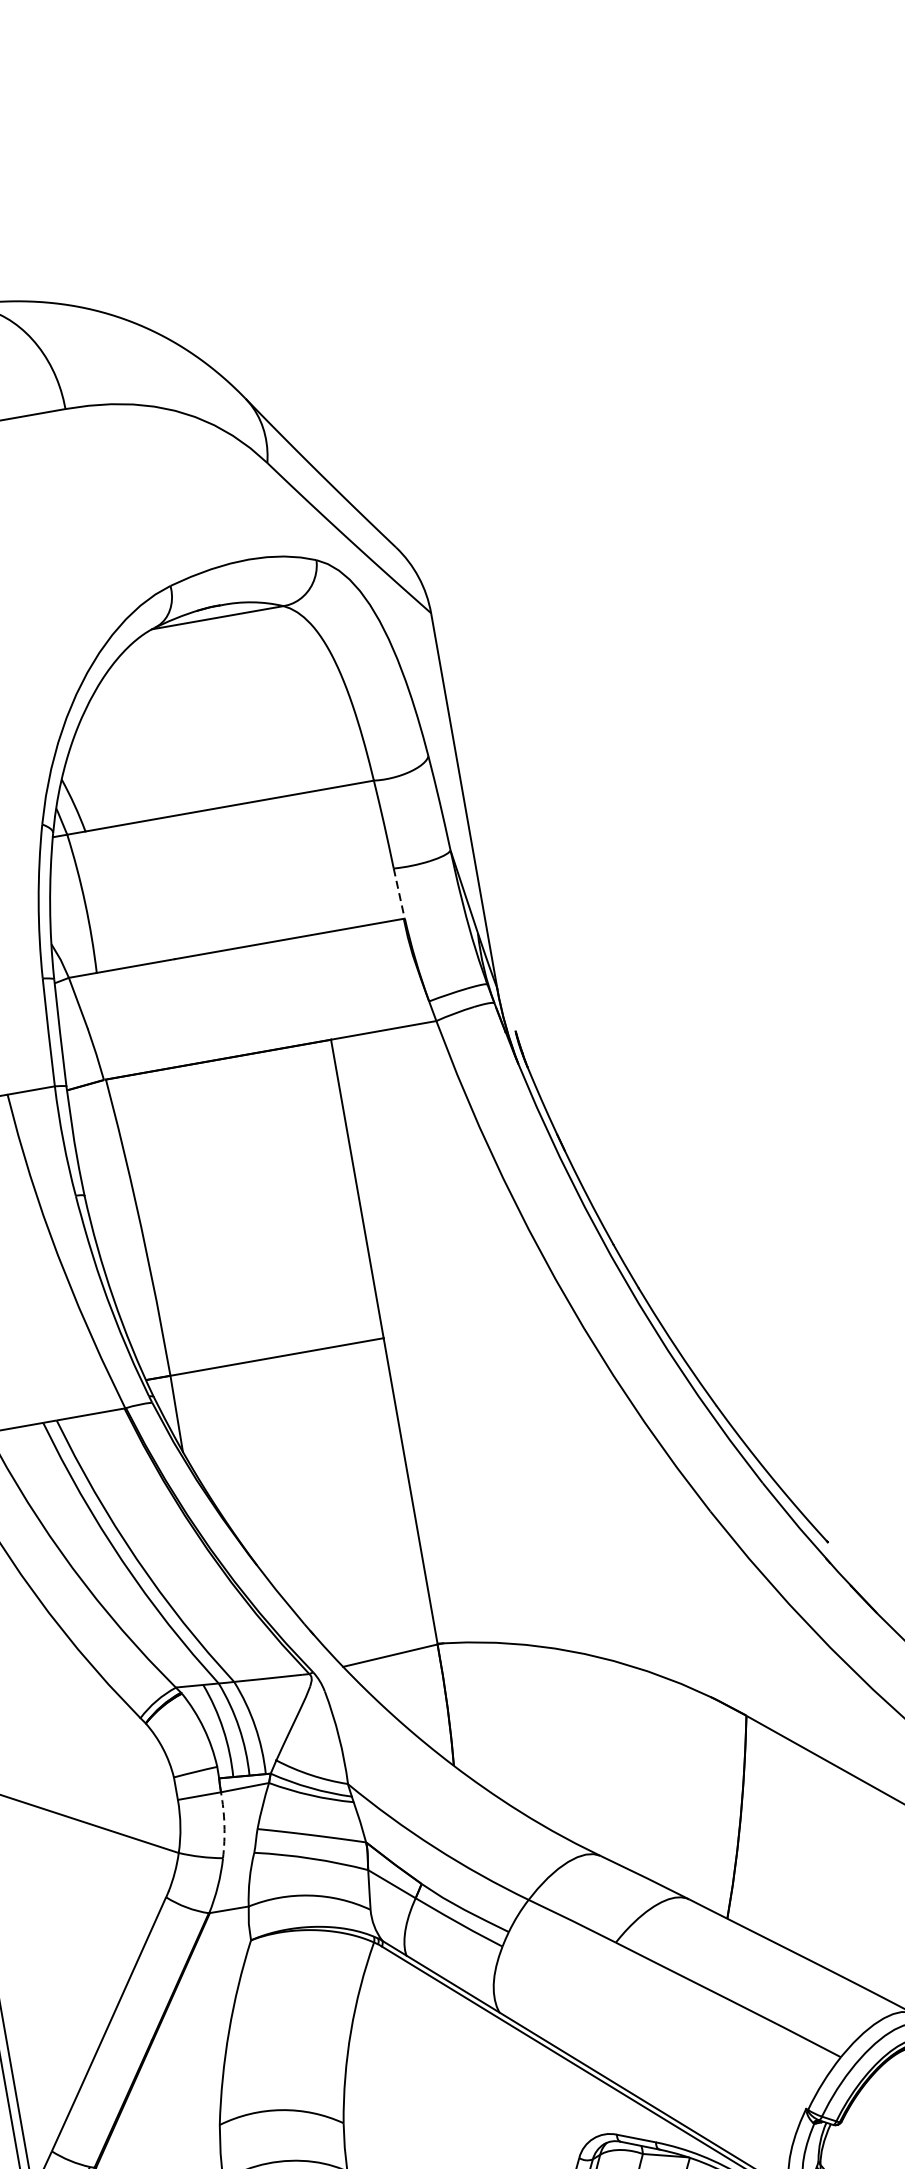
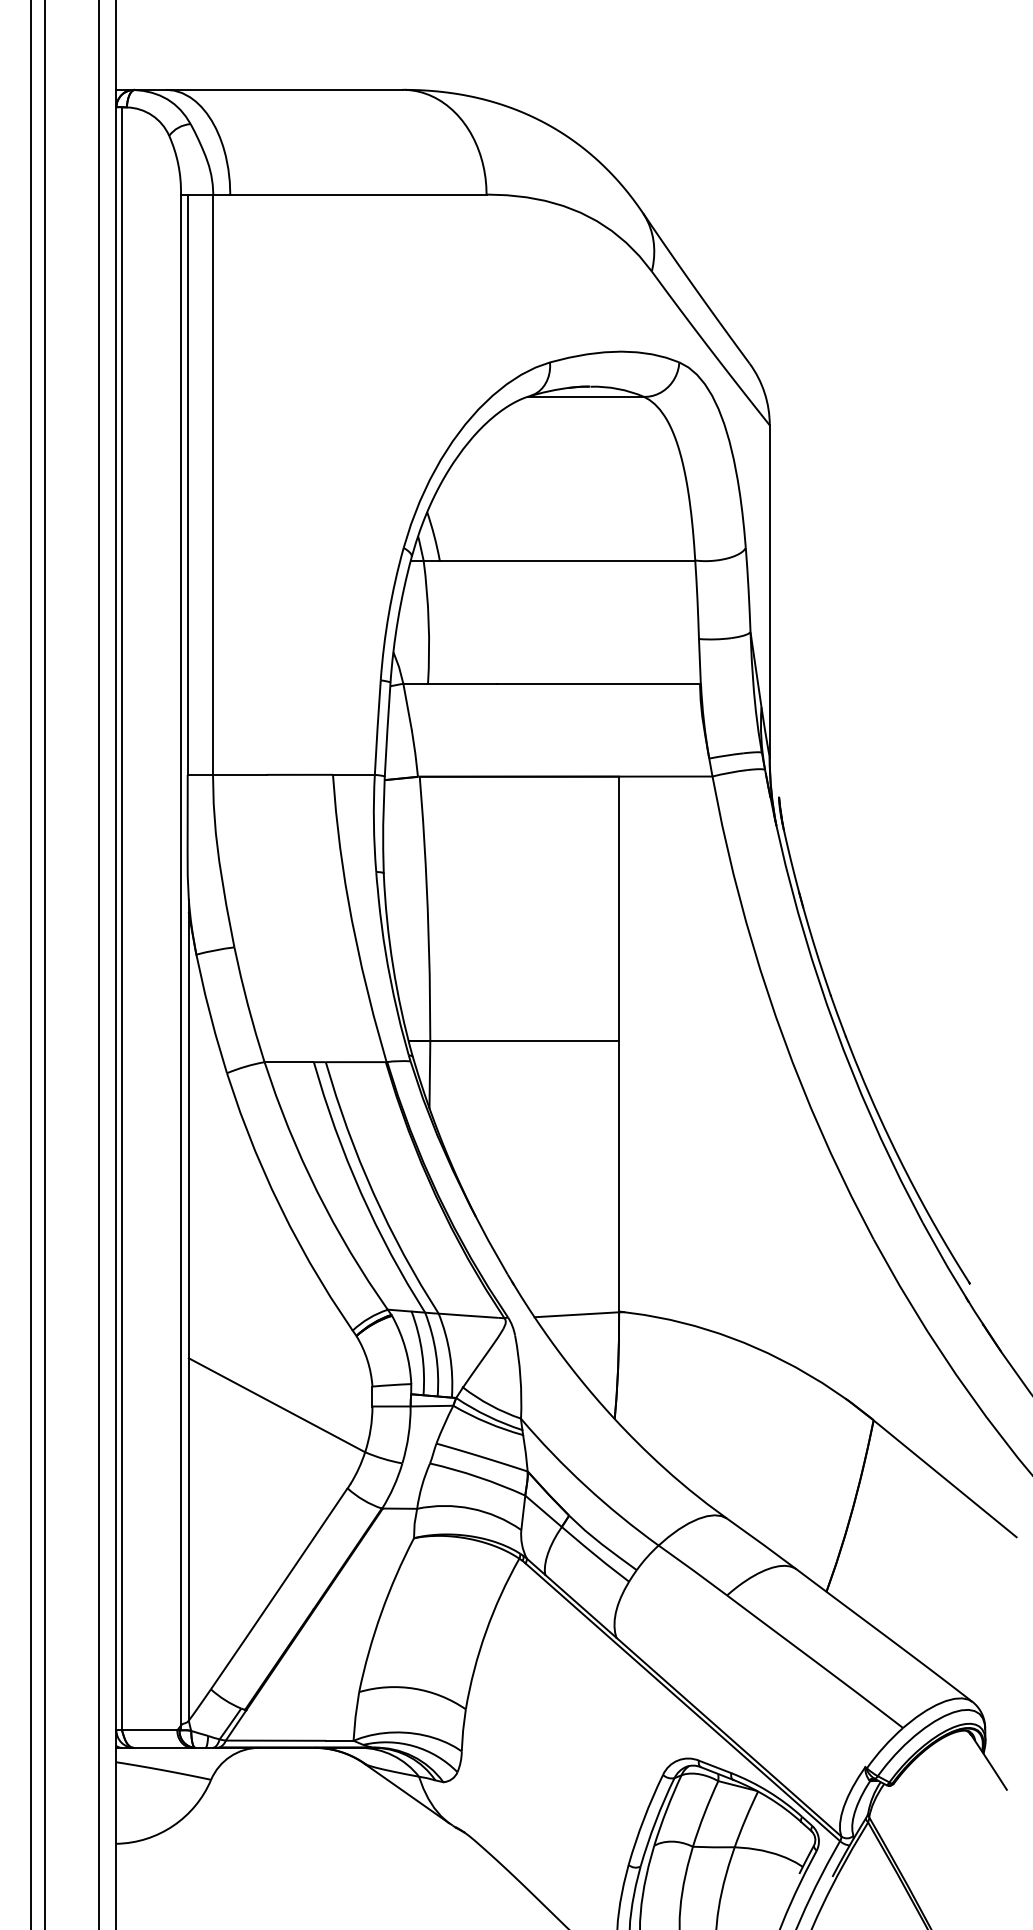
line: (398, 893) -> (699, 661), dashed -> solid
arc: (224, 1825) -> (408, 1435), dashed -> solid

